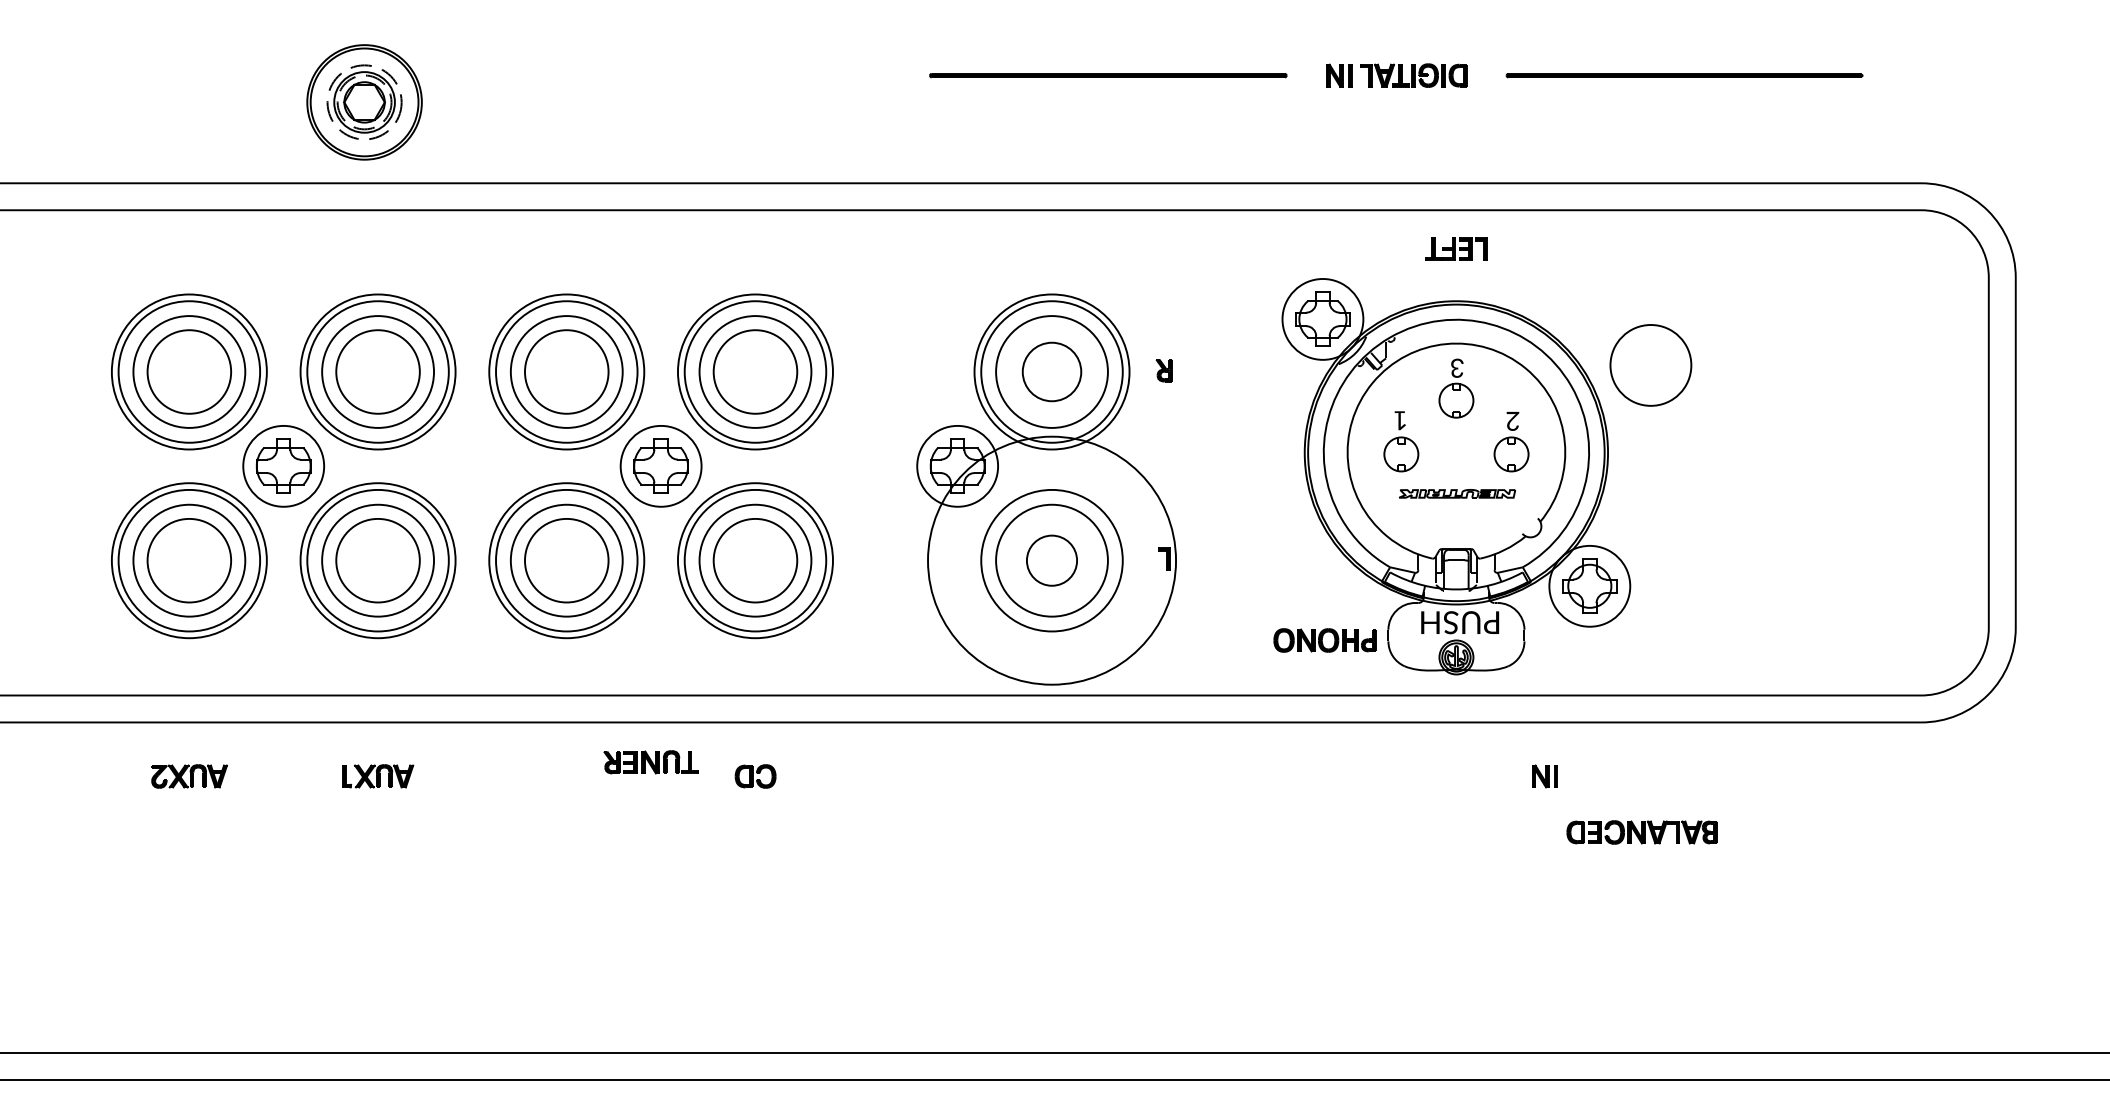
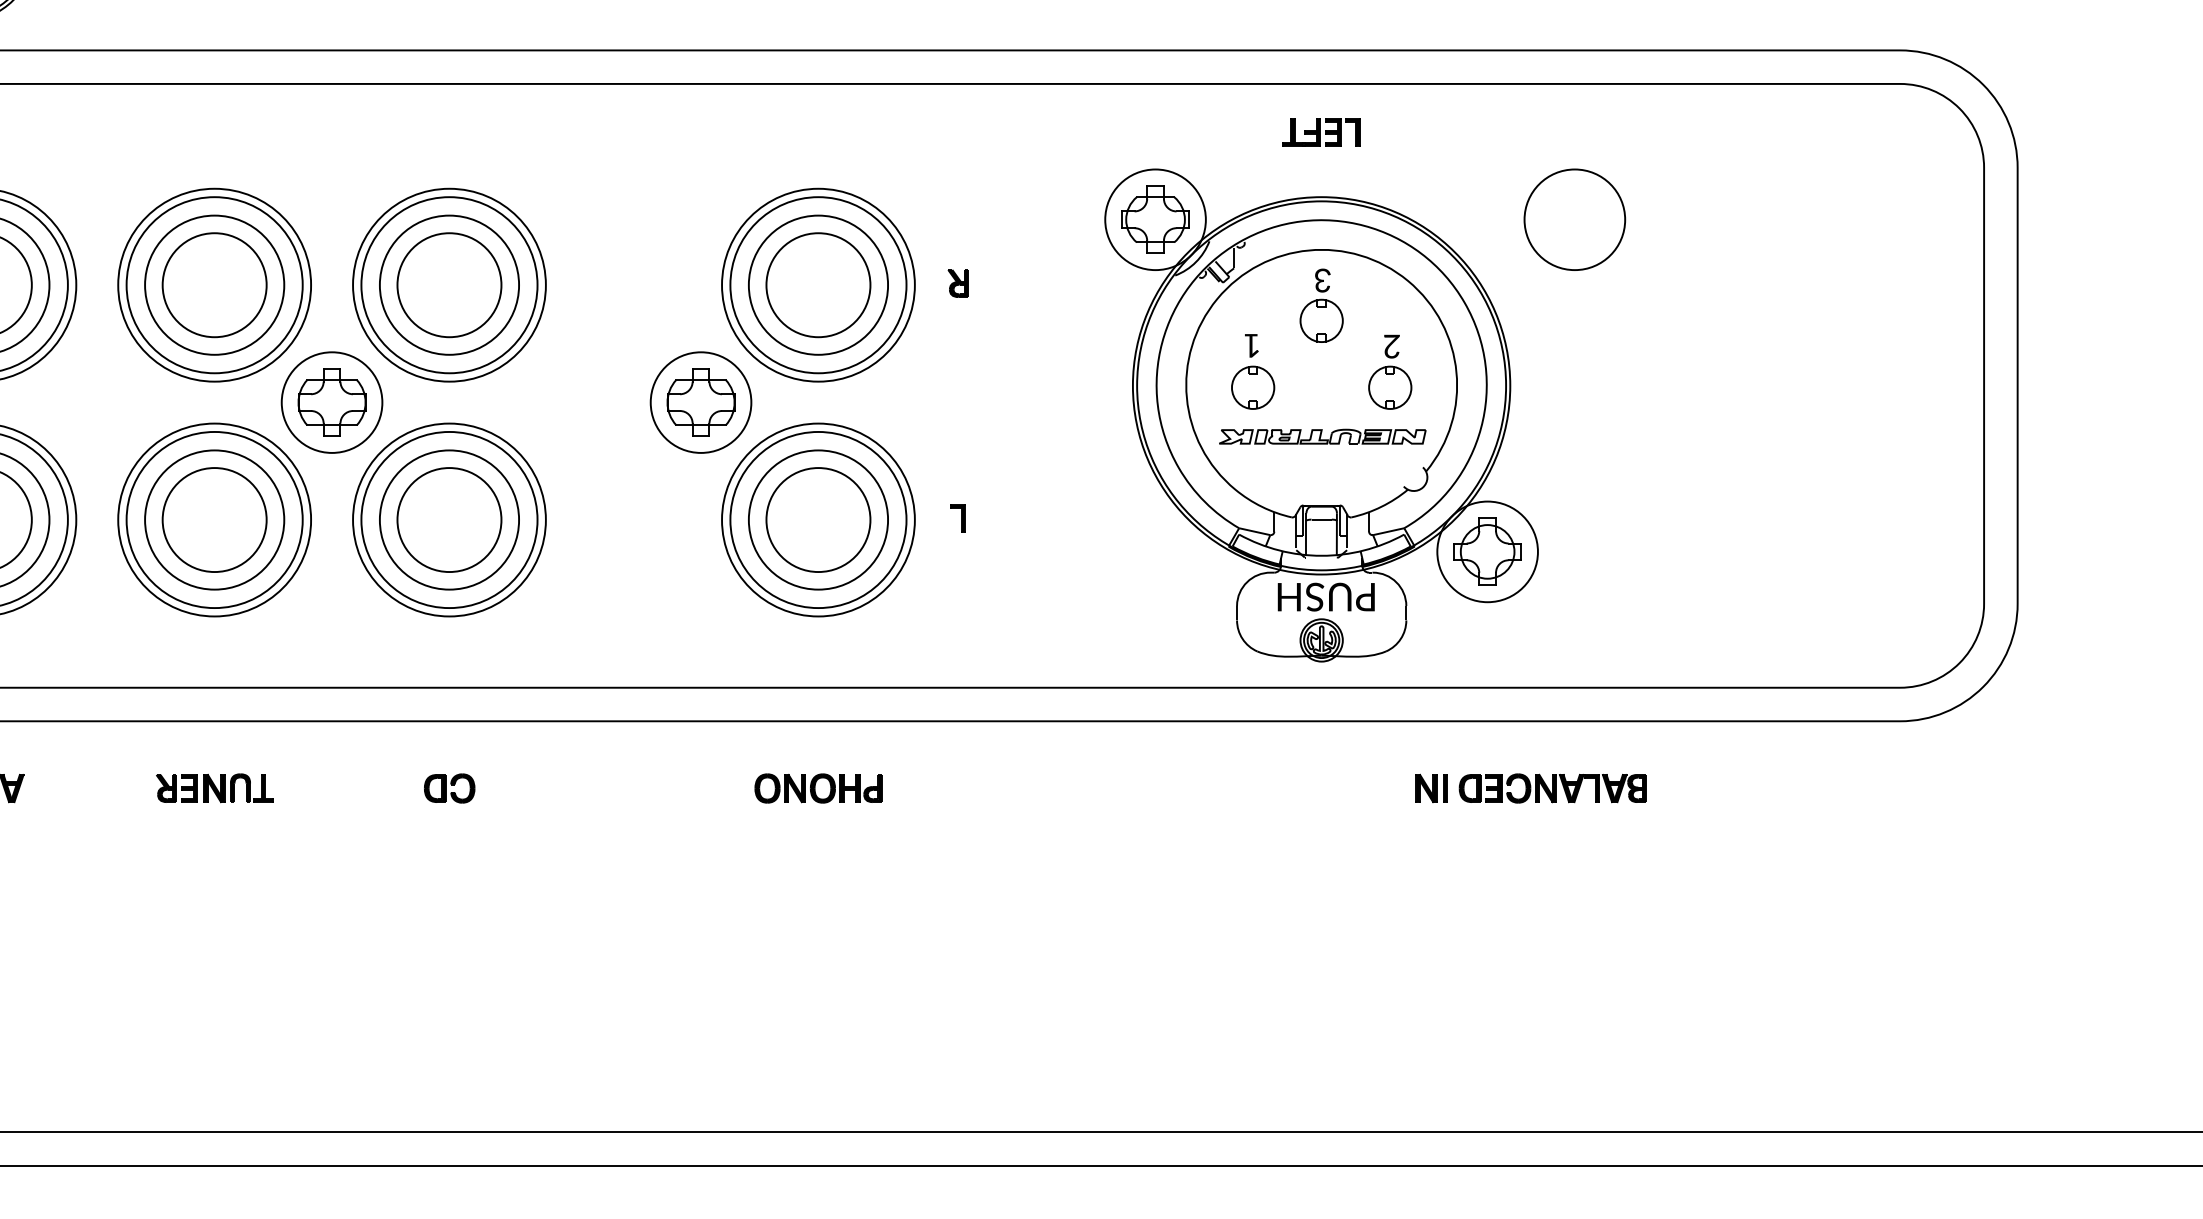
circle: (1650, 365) -> (1574, 219), moved
circle: (1051, 371) -> (817, 284), size x1.43
part: (1457, 493) -> (1322, 436), size x1.43
circle: (1051, 560) -> (817, 519), size x0.62
circle: (1051, 560) -> (817, 519), size x1.67
part: (1324, 640) -> (817, 788), moved
part: (650, 762) -> (214, 788), moved
part: (1641, 832) -> (1551, 788), moved

